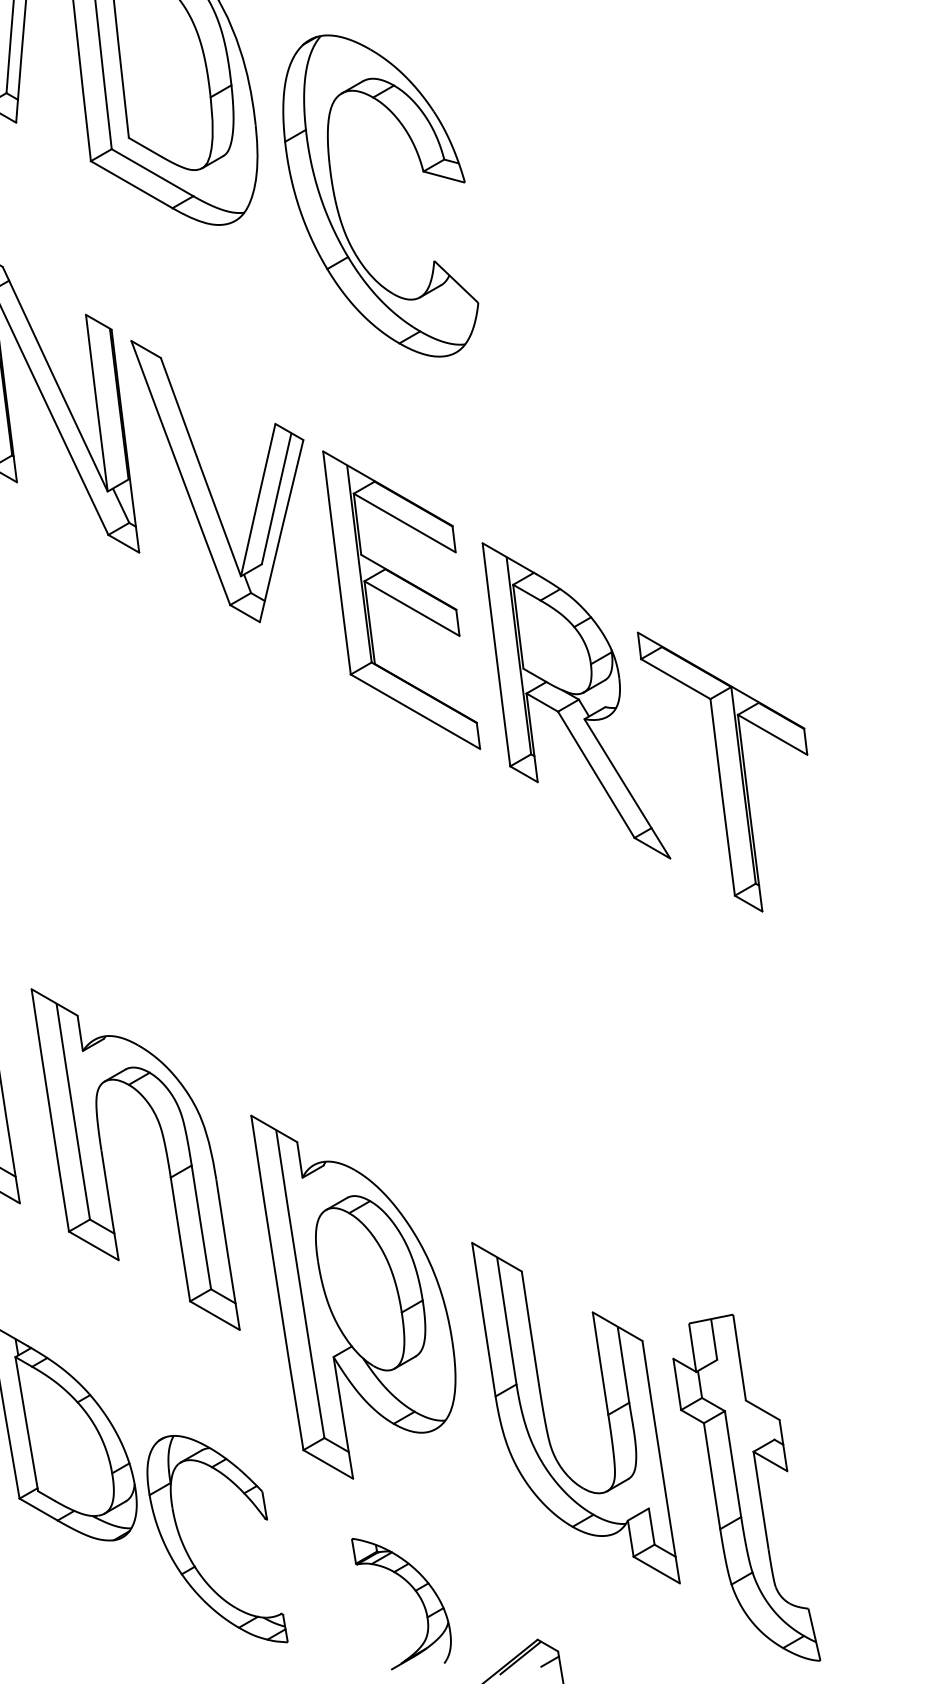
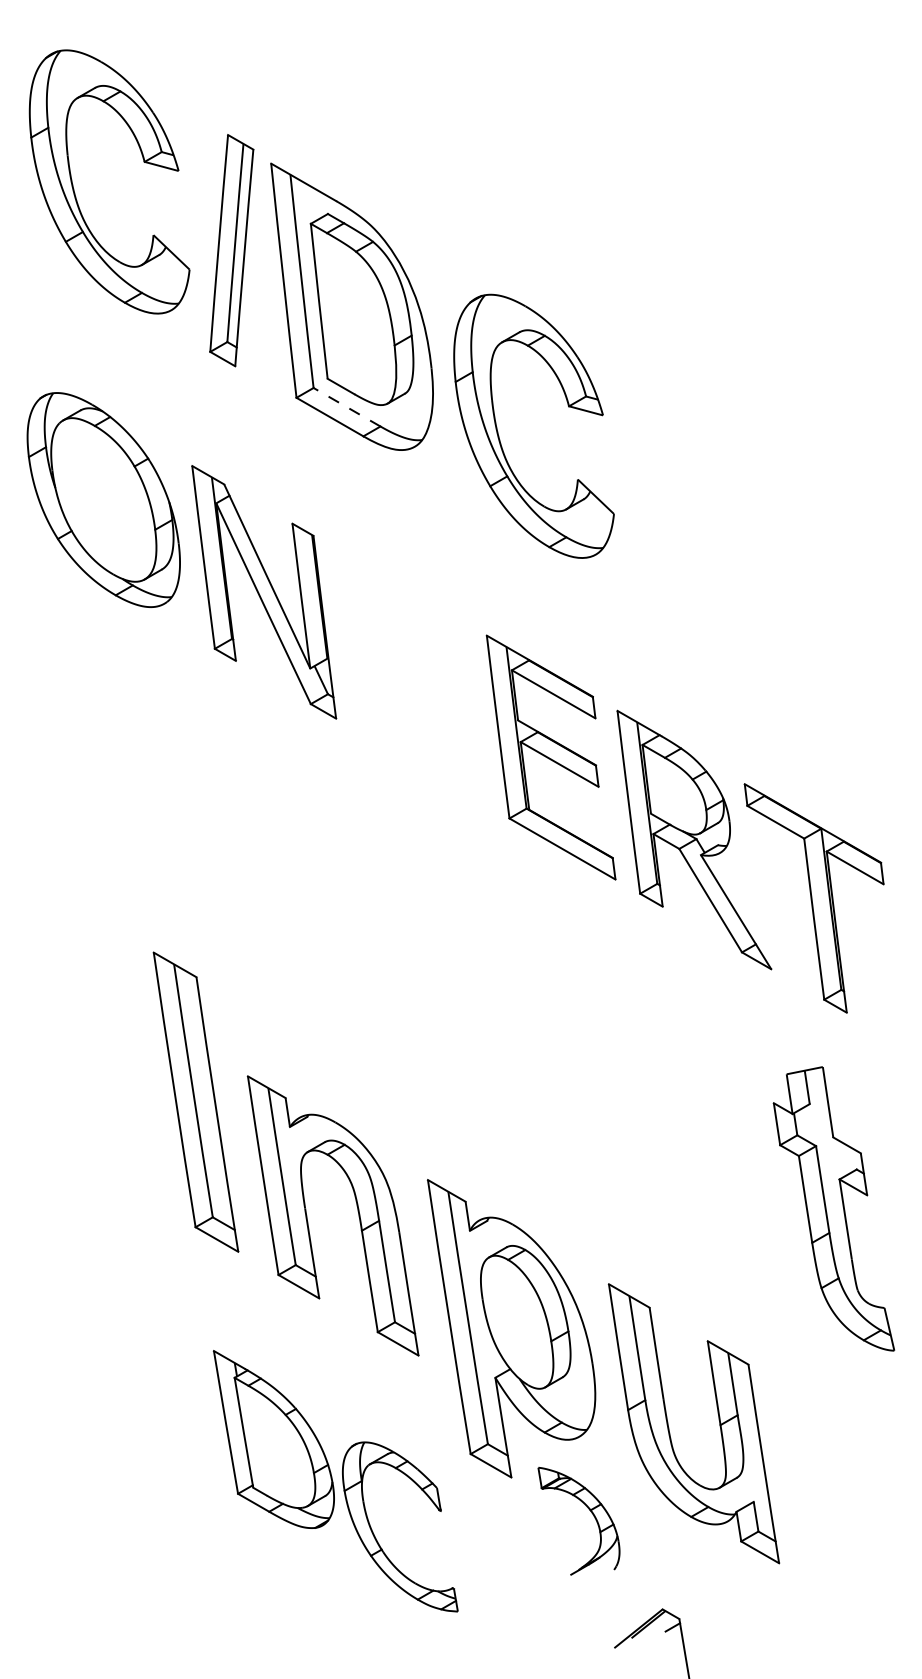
line: (153, 173) -> (347, 407), solid -> dashed
part: (208, 482) -> (392, 661), removed
part: (746, 1487) -> (833, 1208), moved
part: (416, 1594) -> (591, 1513), moved

